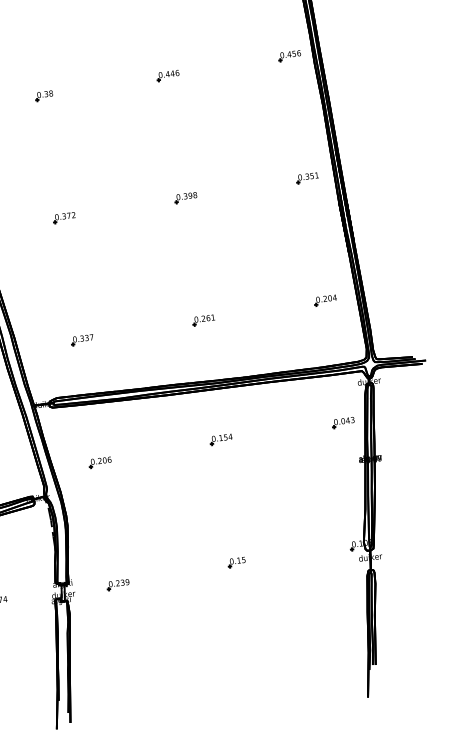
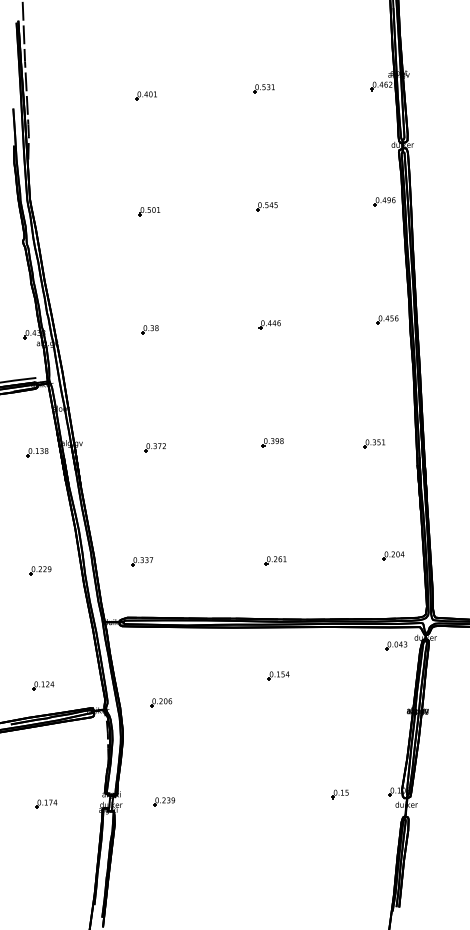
part: (306, 177) -> (373, 443), moved
part: (81, 340) -> (141, 561), moved
part: (343, 422) -> (396, 645), moved
part: (100, 462) -> (161, 702), moved
part: (236, 562) -> (339, 794), moved

